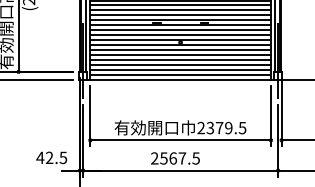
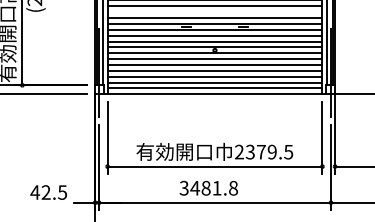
line: (180, 10) -> (214, 12), removed
text: (51, 157) -> (48, 192), moved
text: (175, 157) -> (208, 187), 2567.5 -> 3481.8

